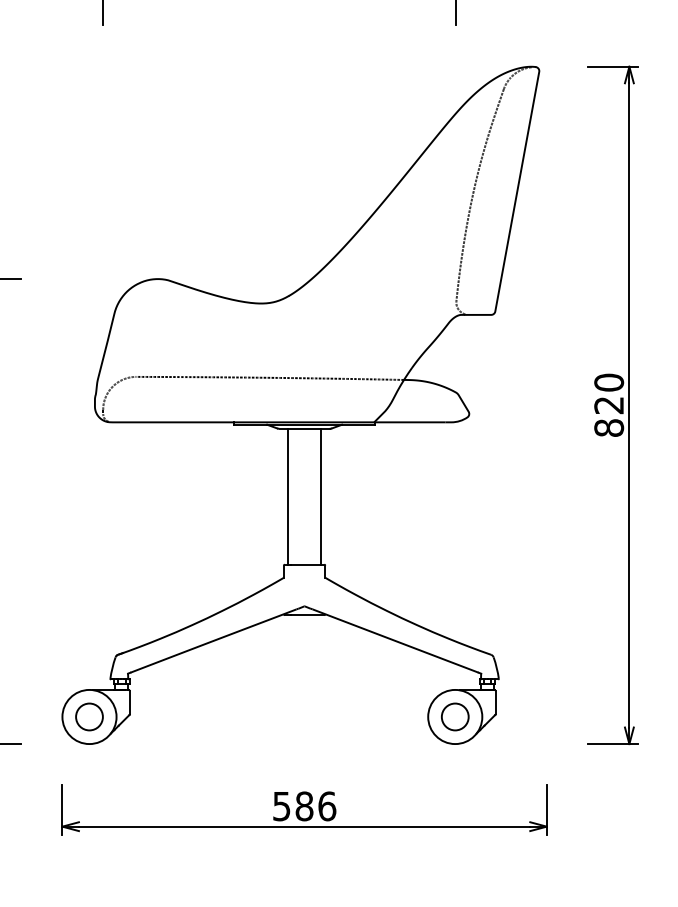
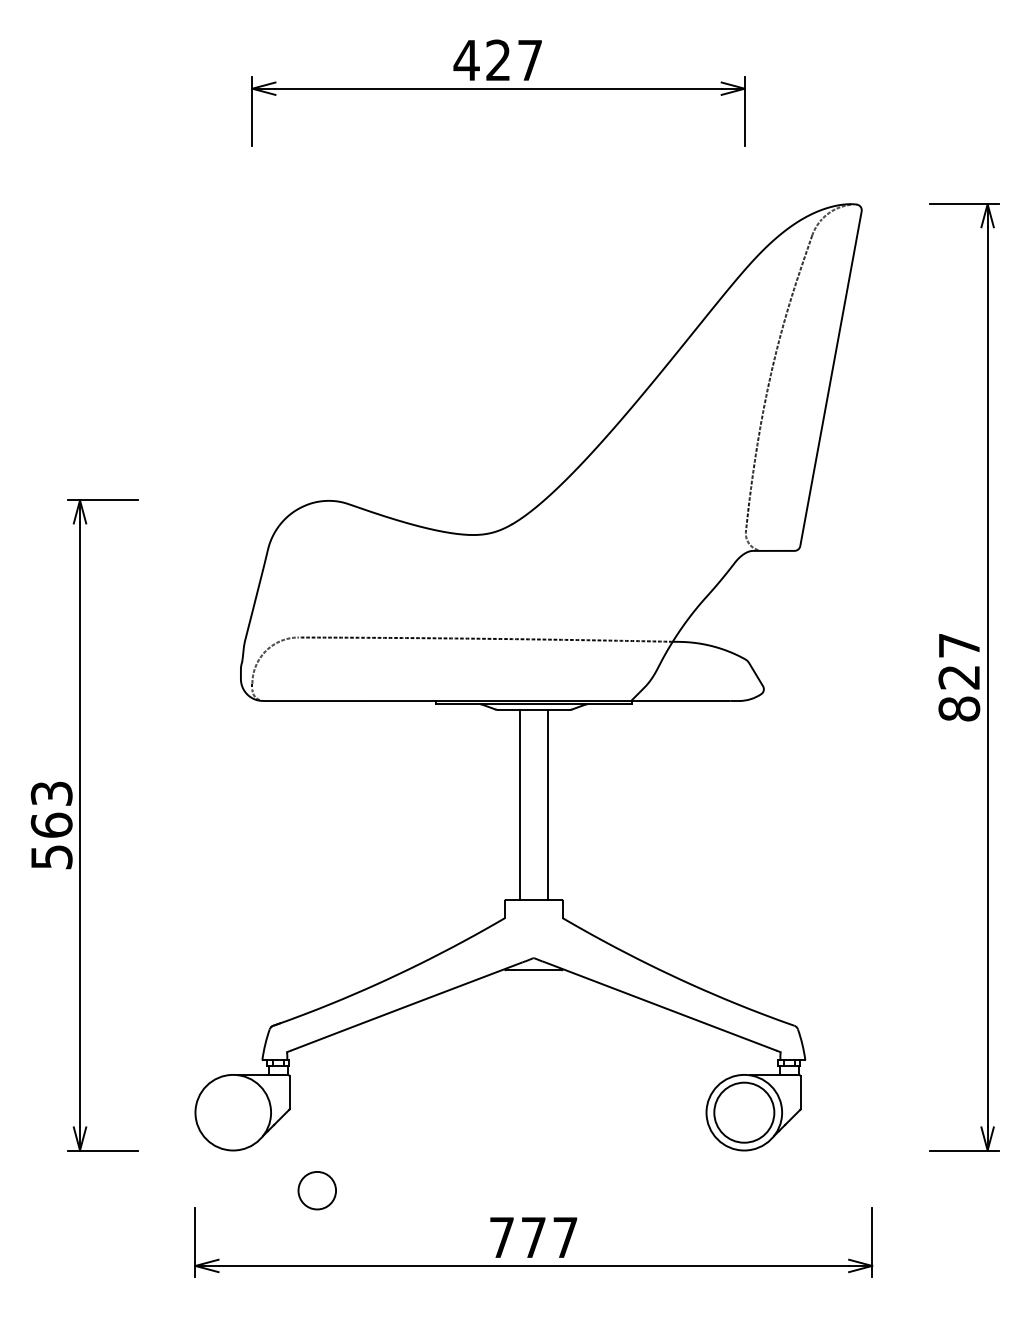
text: (609, 382) -> (959, 645), 820 -> 827
line: (287, 496) -> (547, 804), moved
line: (320, 496) -> (519, 804), moved
circle: (88, 716) -> (316, 1190), moved
circle: (455, 716) -> (744, 1112), size x1.6
text: (305, 806) -> (534, 1237), 586 -> 777

